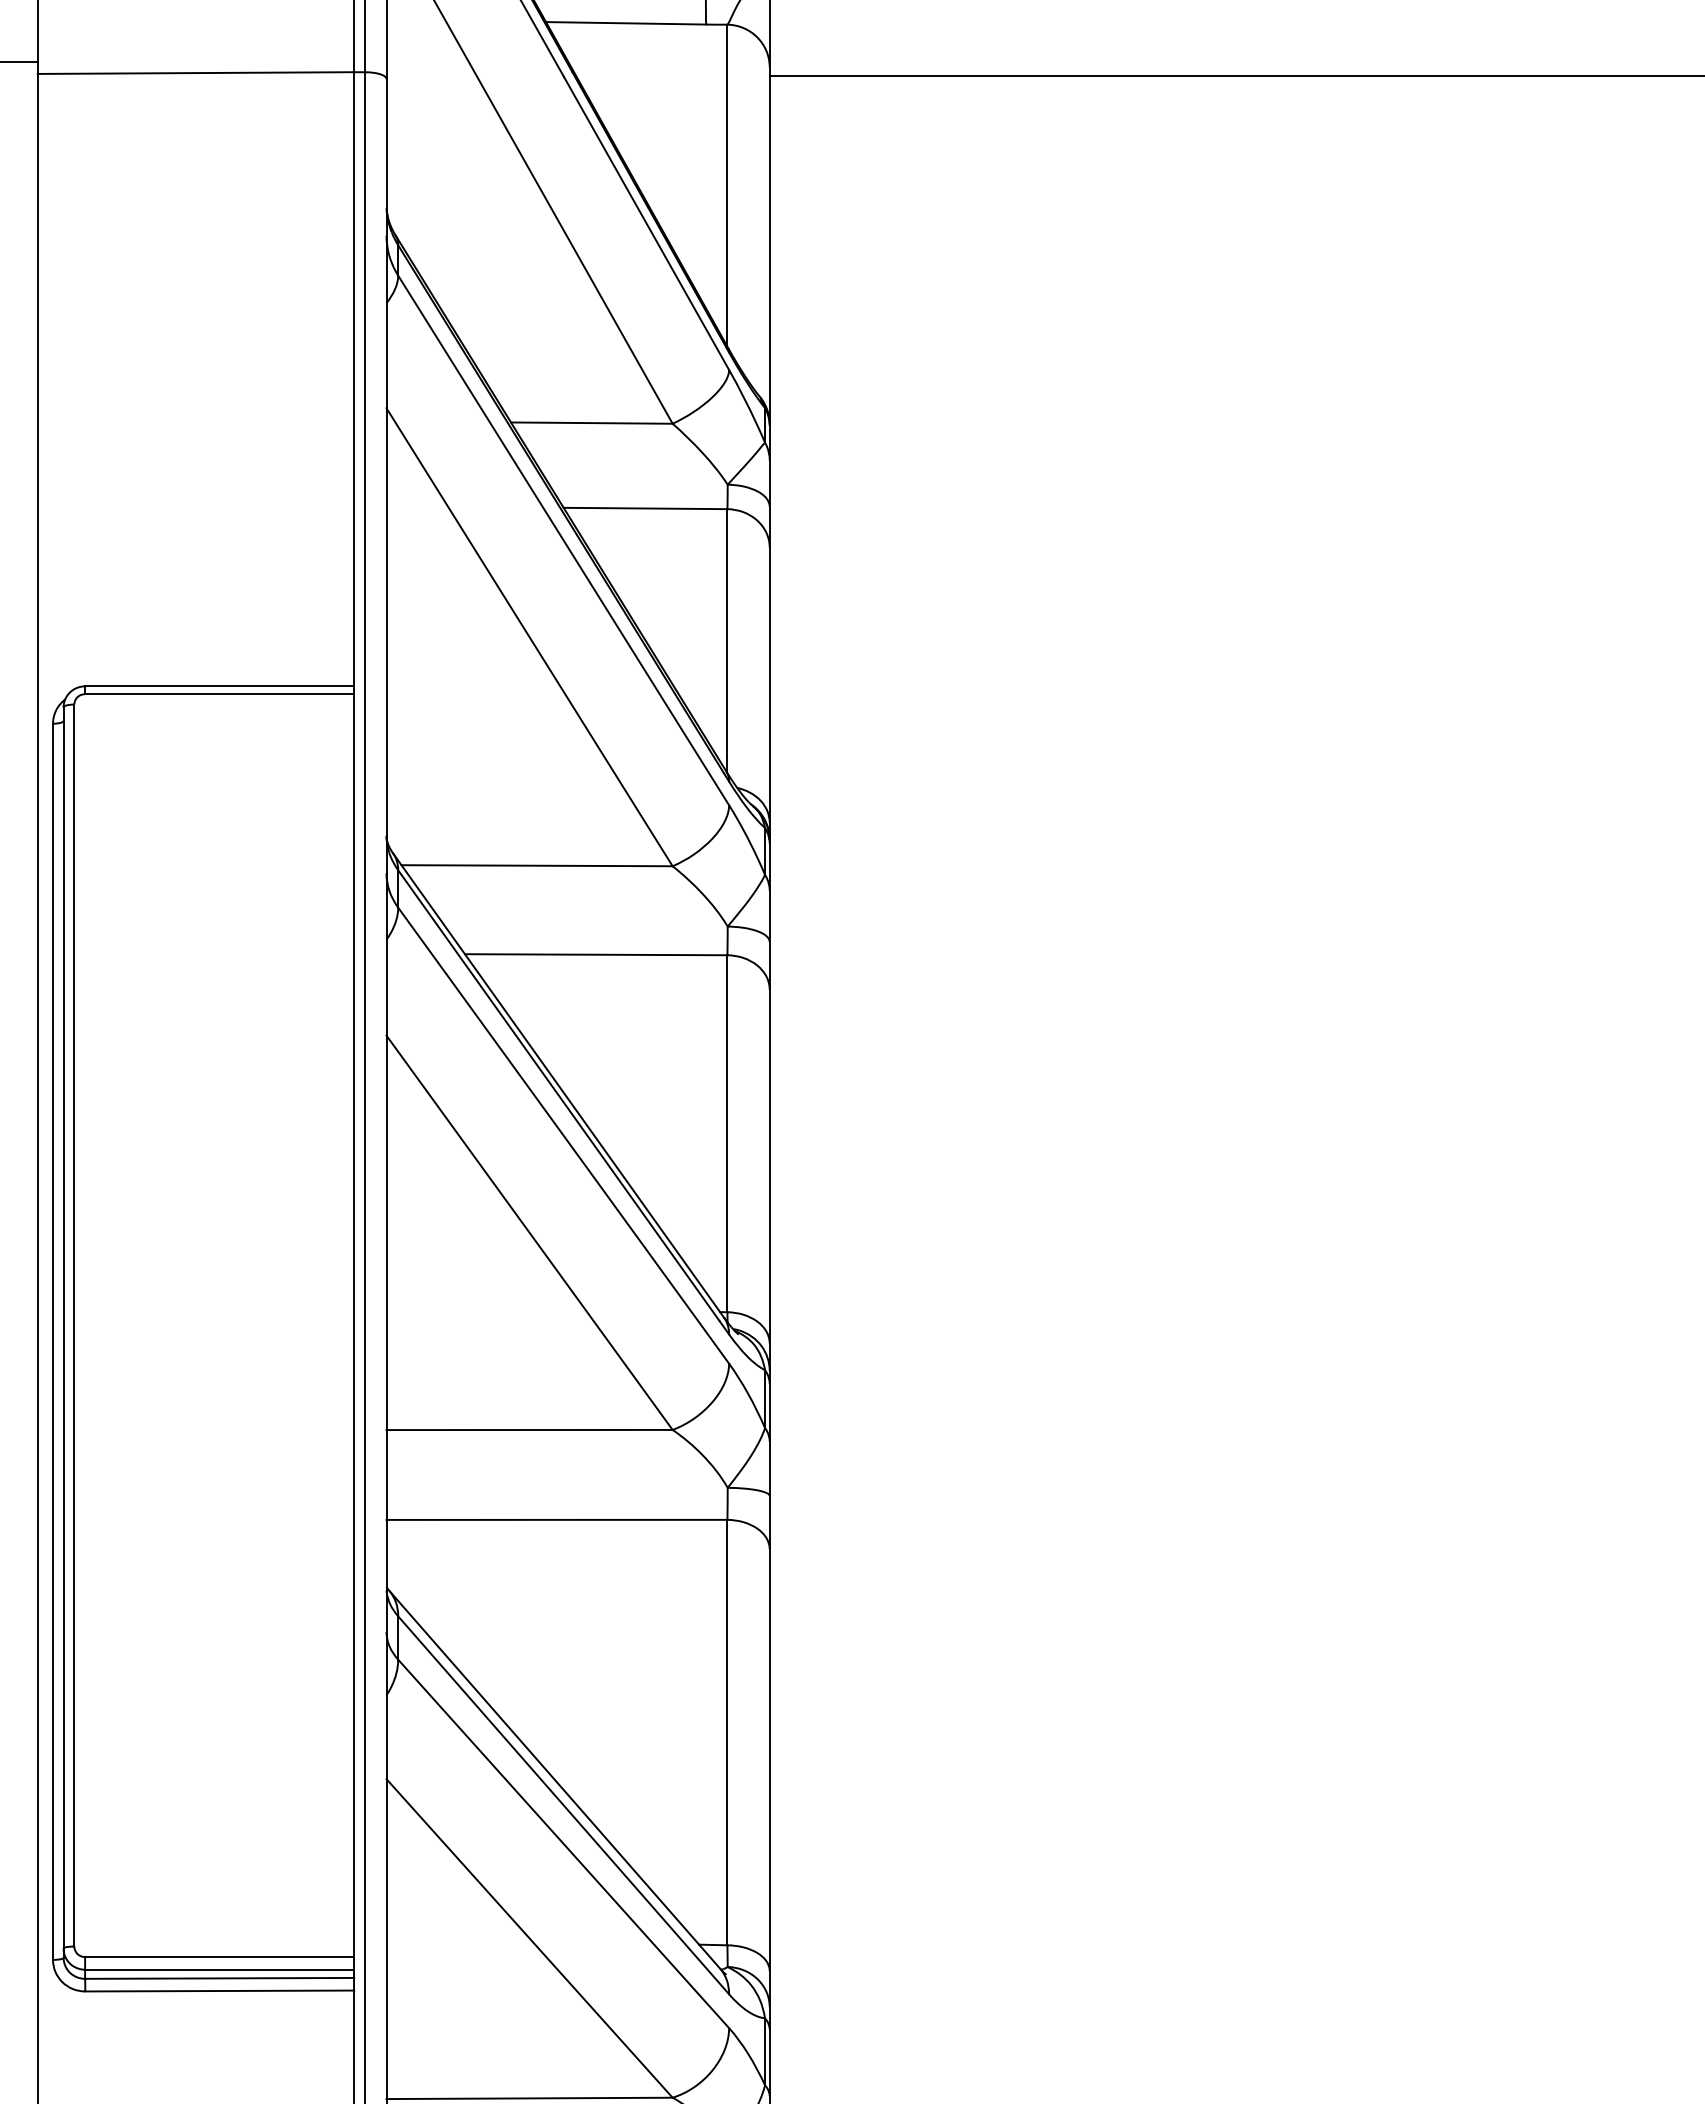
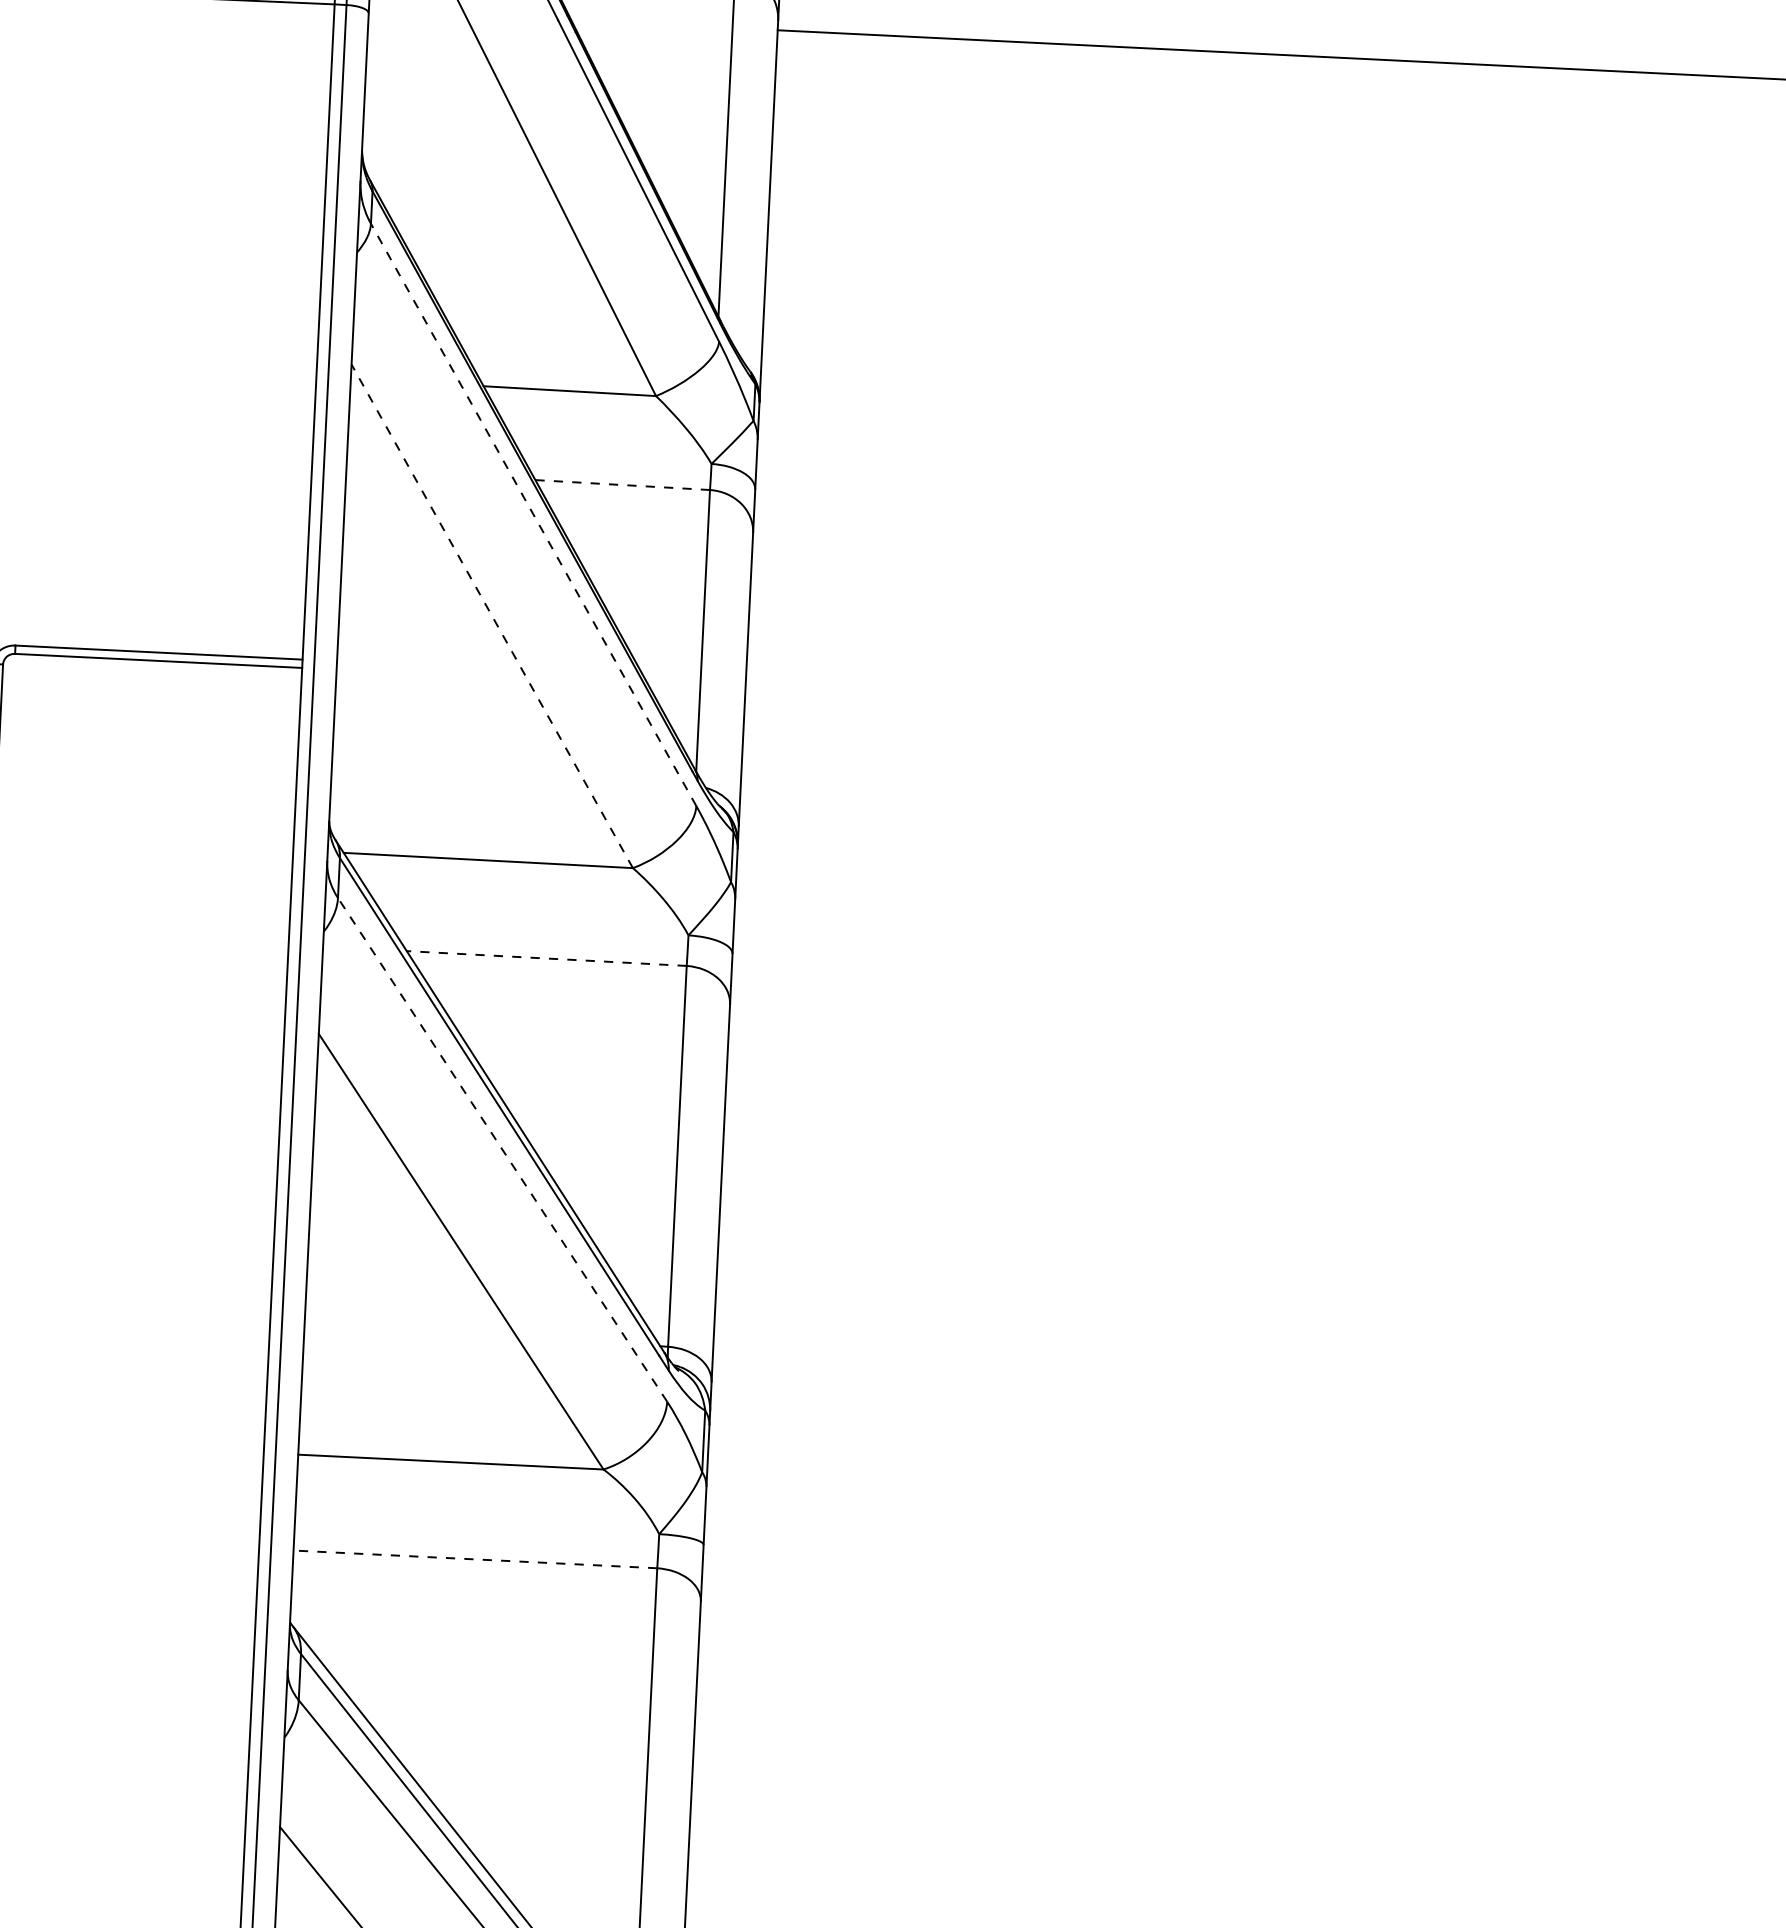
line: (645, 508) -> (622, 485), solid -> dashed
line: (563, 540) -> (533, 514), solid -> dashed
line: (529, 636) -> (492, 615), solid -> dashed
line: (595, 954) -> (546, 958), solid -> dashed
line: (563, 1135) -> (502, 1149), solid -> dashed
line: (556, 1519) -> (474, 1558), solid -> dashed

